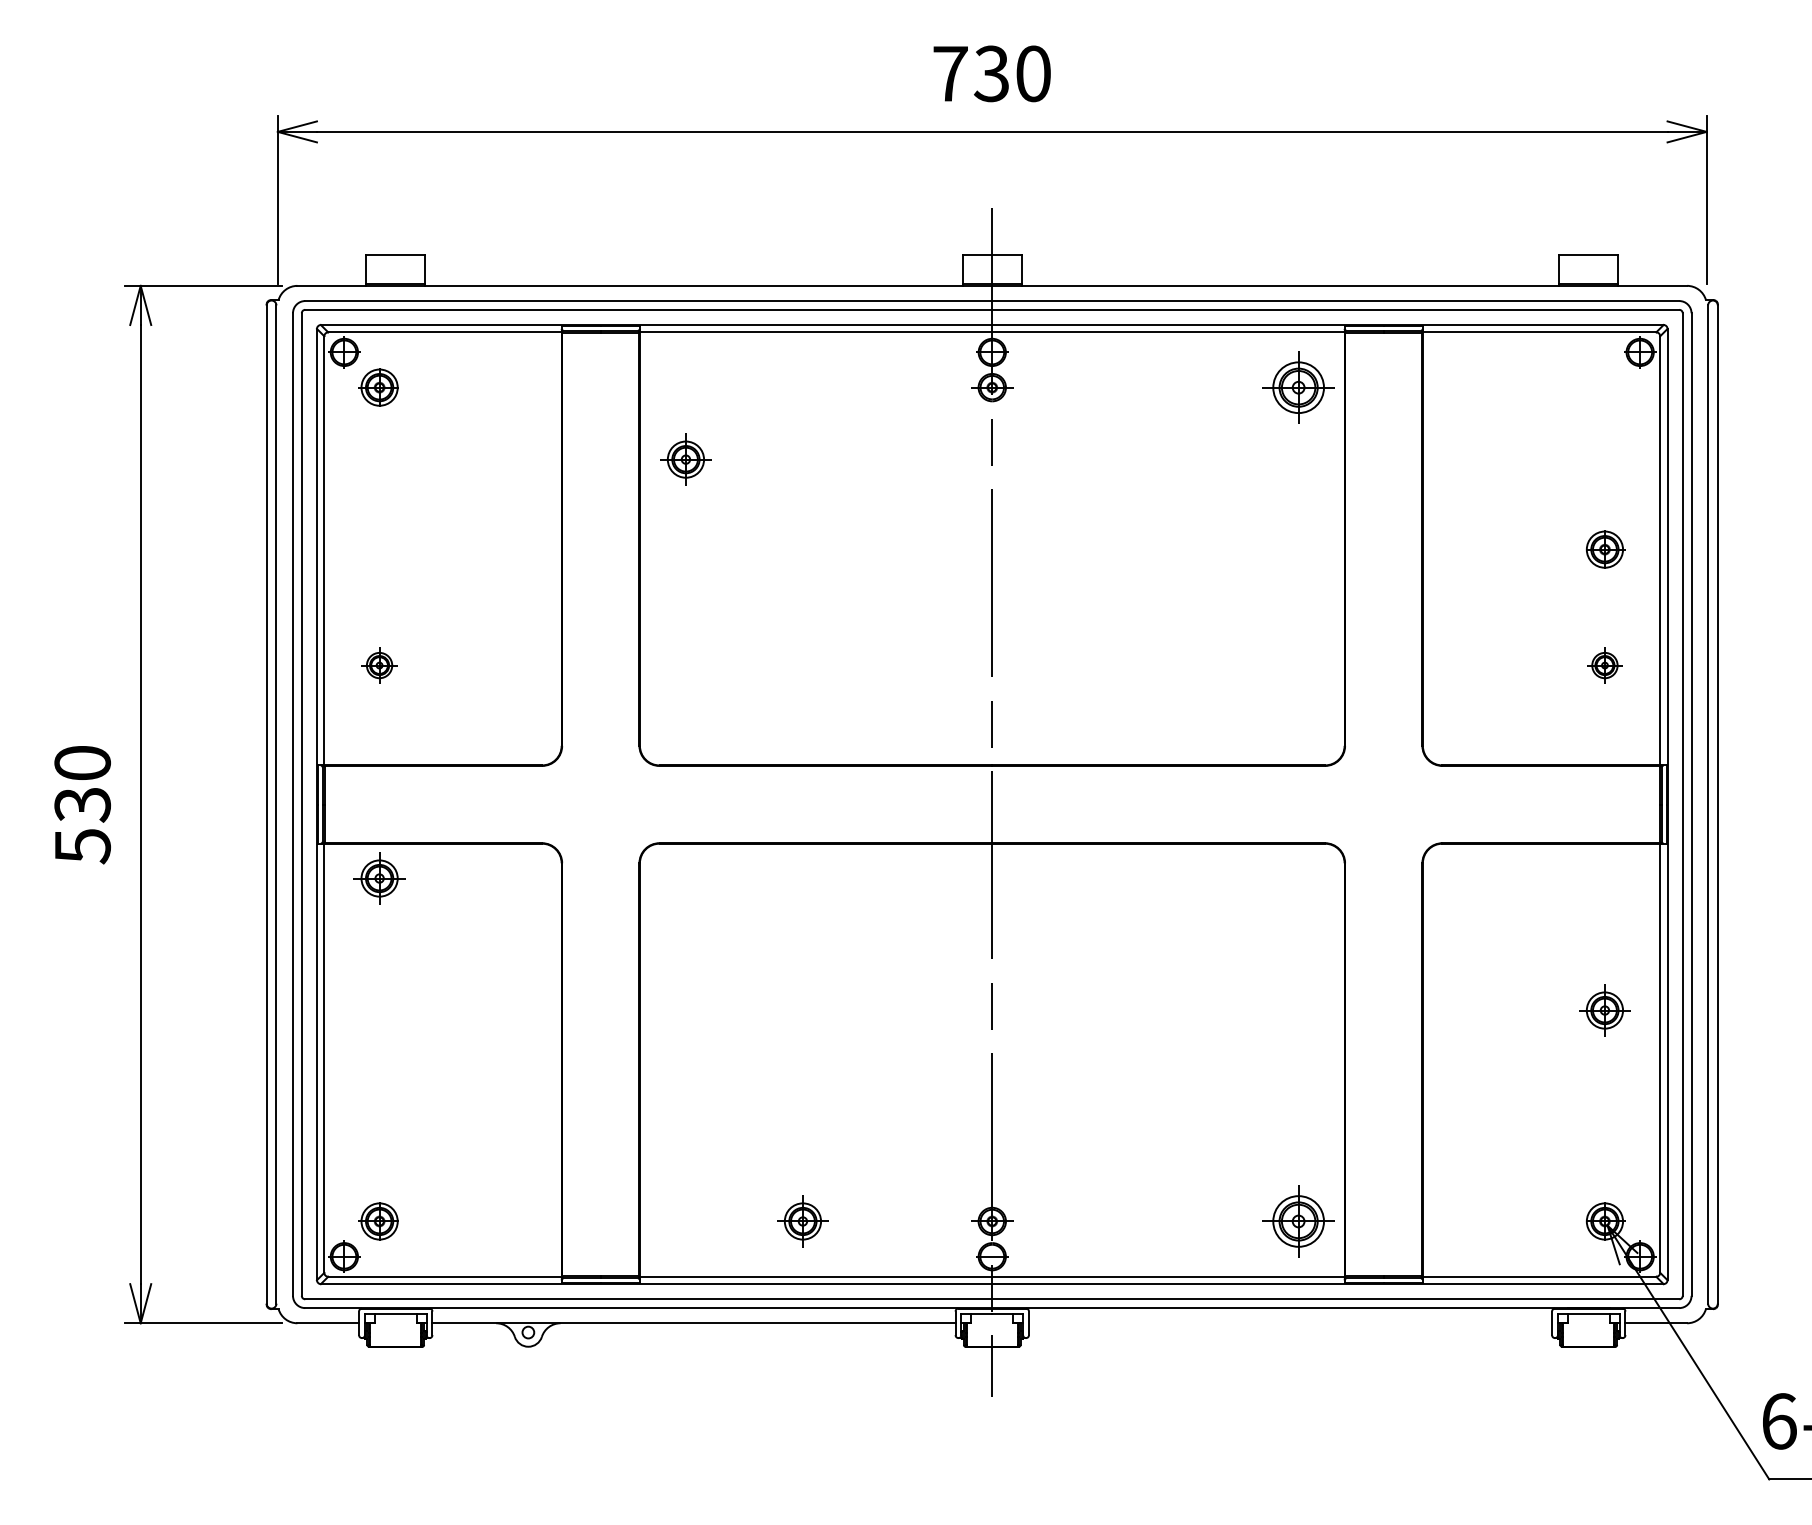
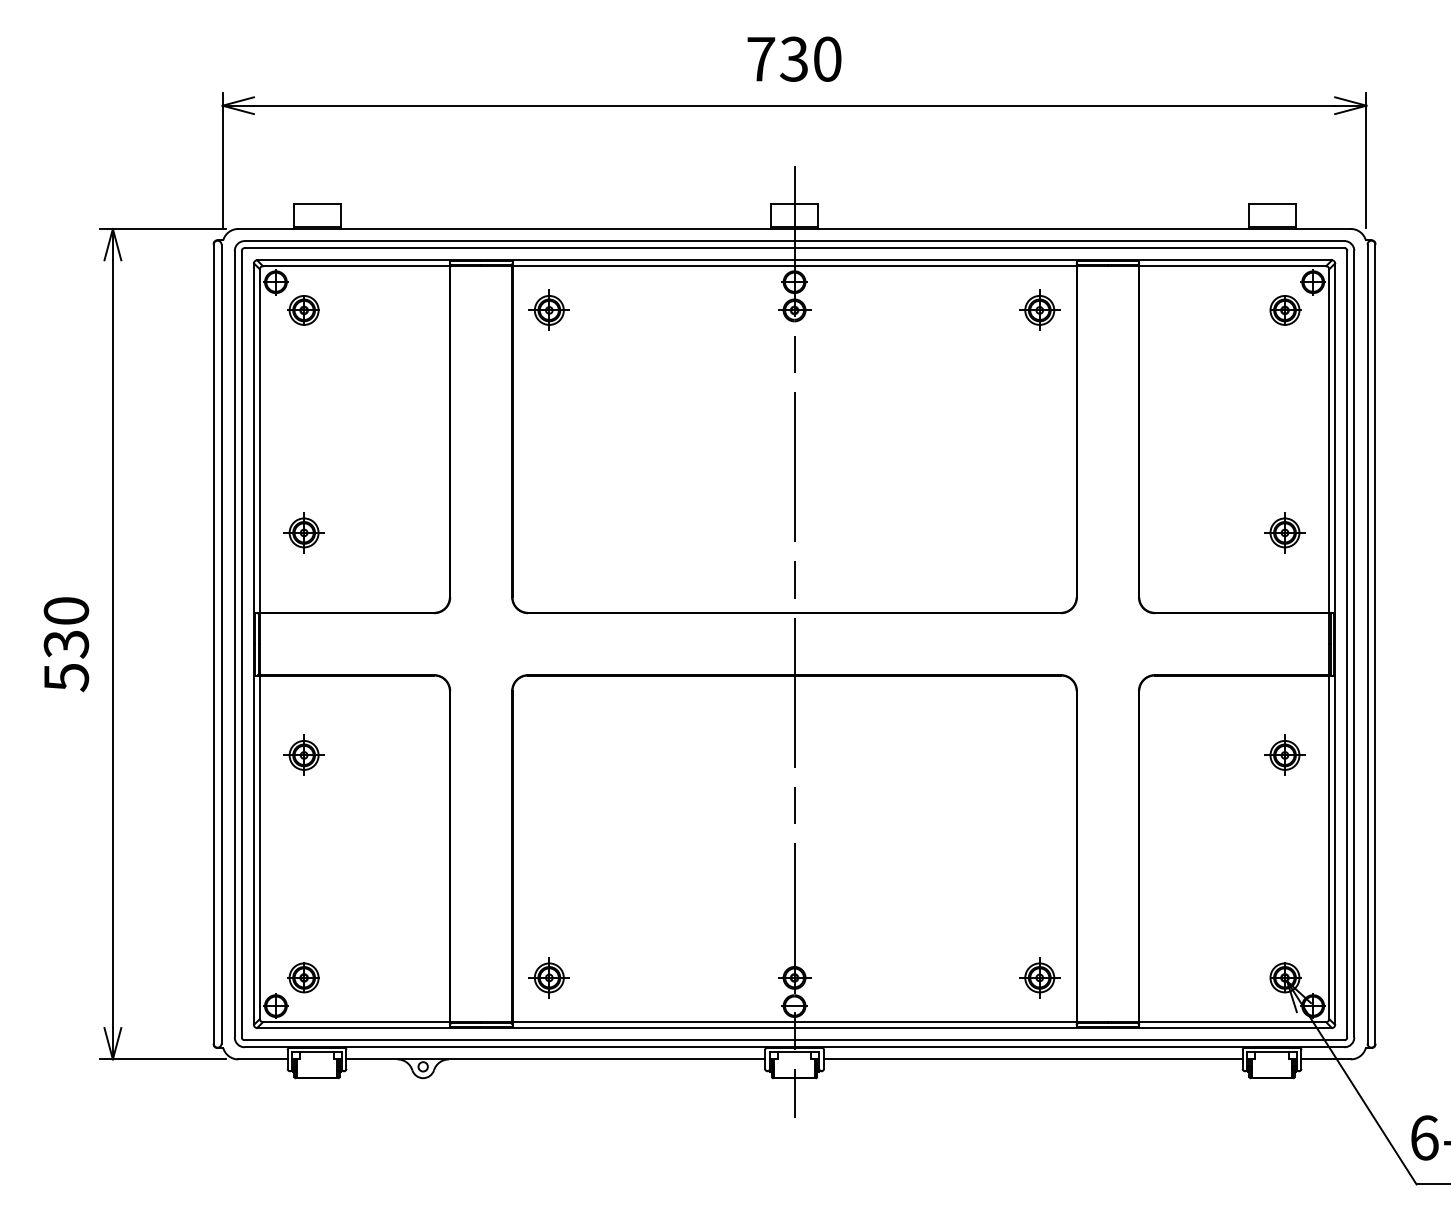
part: (1298, 387) -> (1039, 310), size x0.71
part: (685, 459) -> (548, 310), moved
part: (1605, 549) -> (1285, 310), moved
part: (379, 665) -> (304, 532), size x1.43
part: (1604, 665) -> (1284, 532), size x1.43
part: (379, 878) -> (304, 755), moved
part: (1604, 1010) -> (1284, 755), moved
part: (802, 1221) -> (548, 977), moved
part: (1298, 1221) -> (1039, 977), size x0.71
line: (1290, 1323) -> (1033, 1059), added

